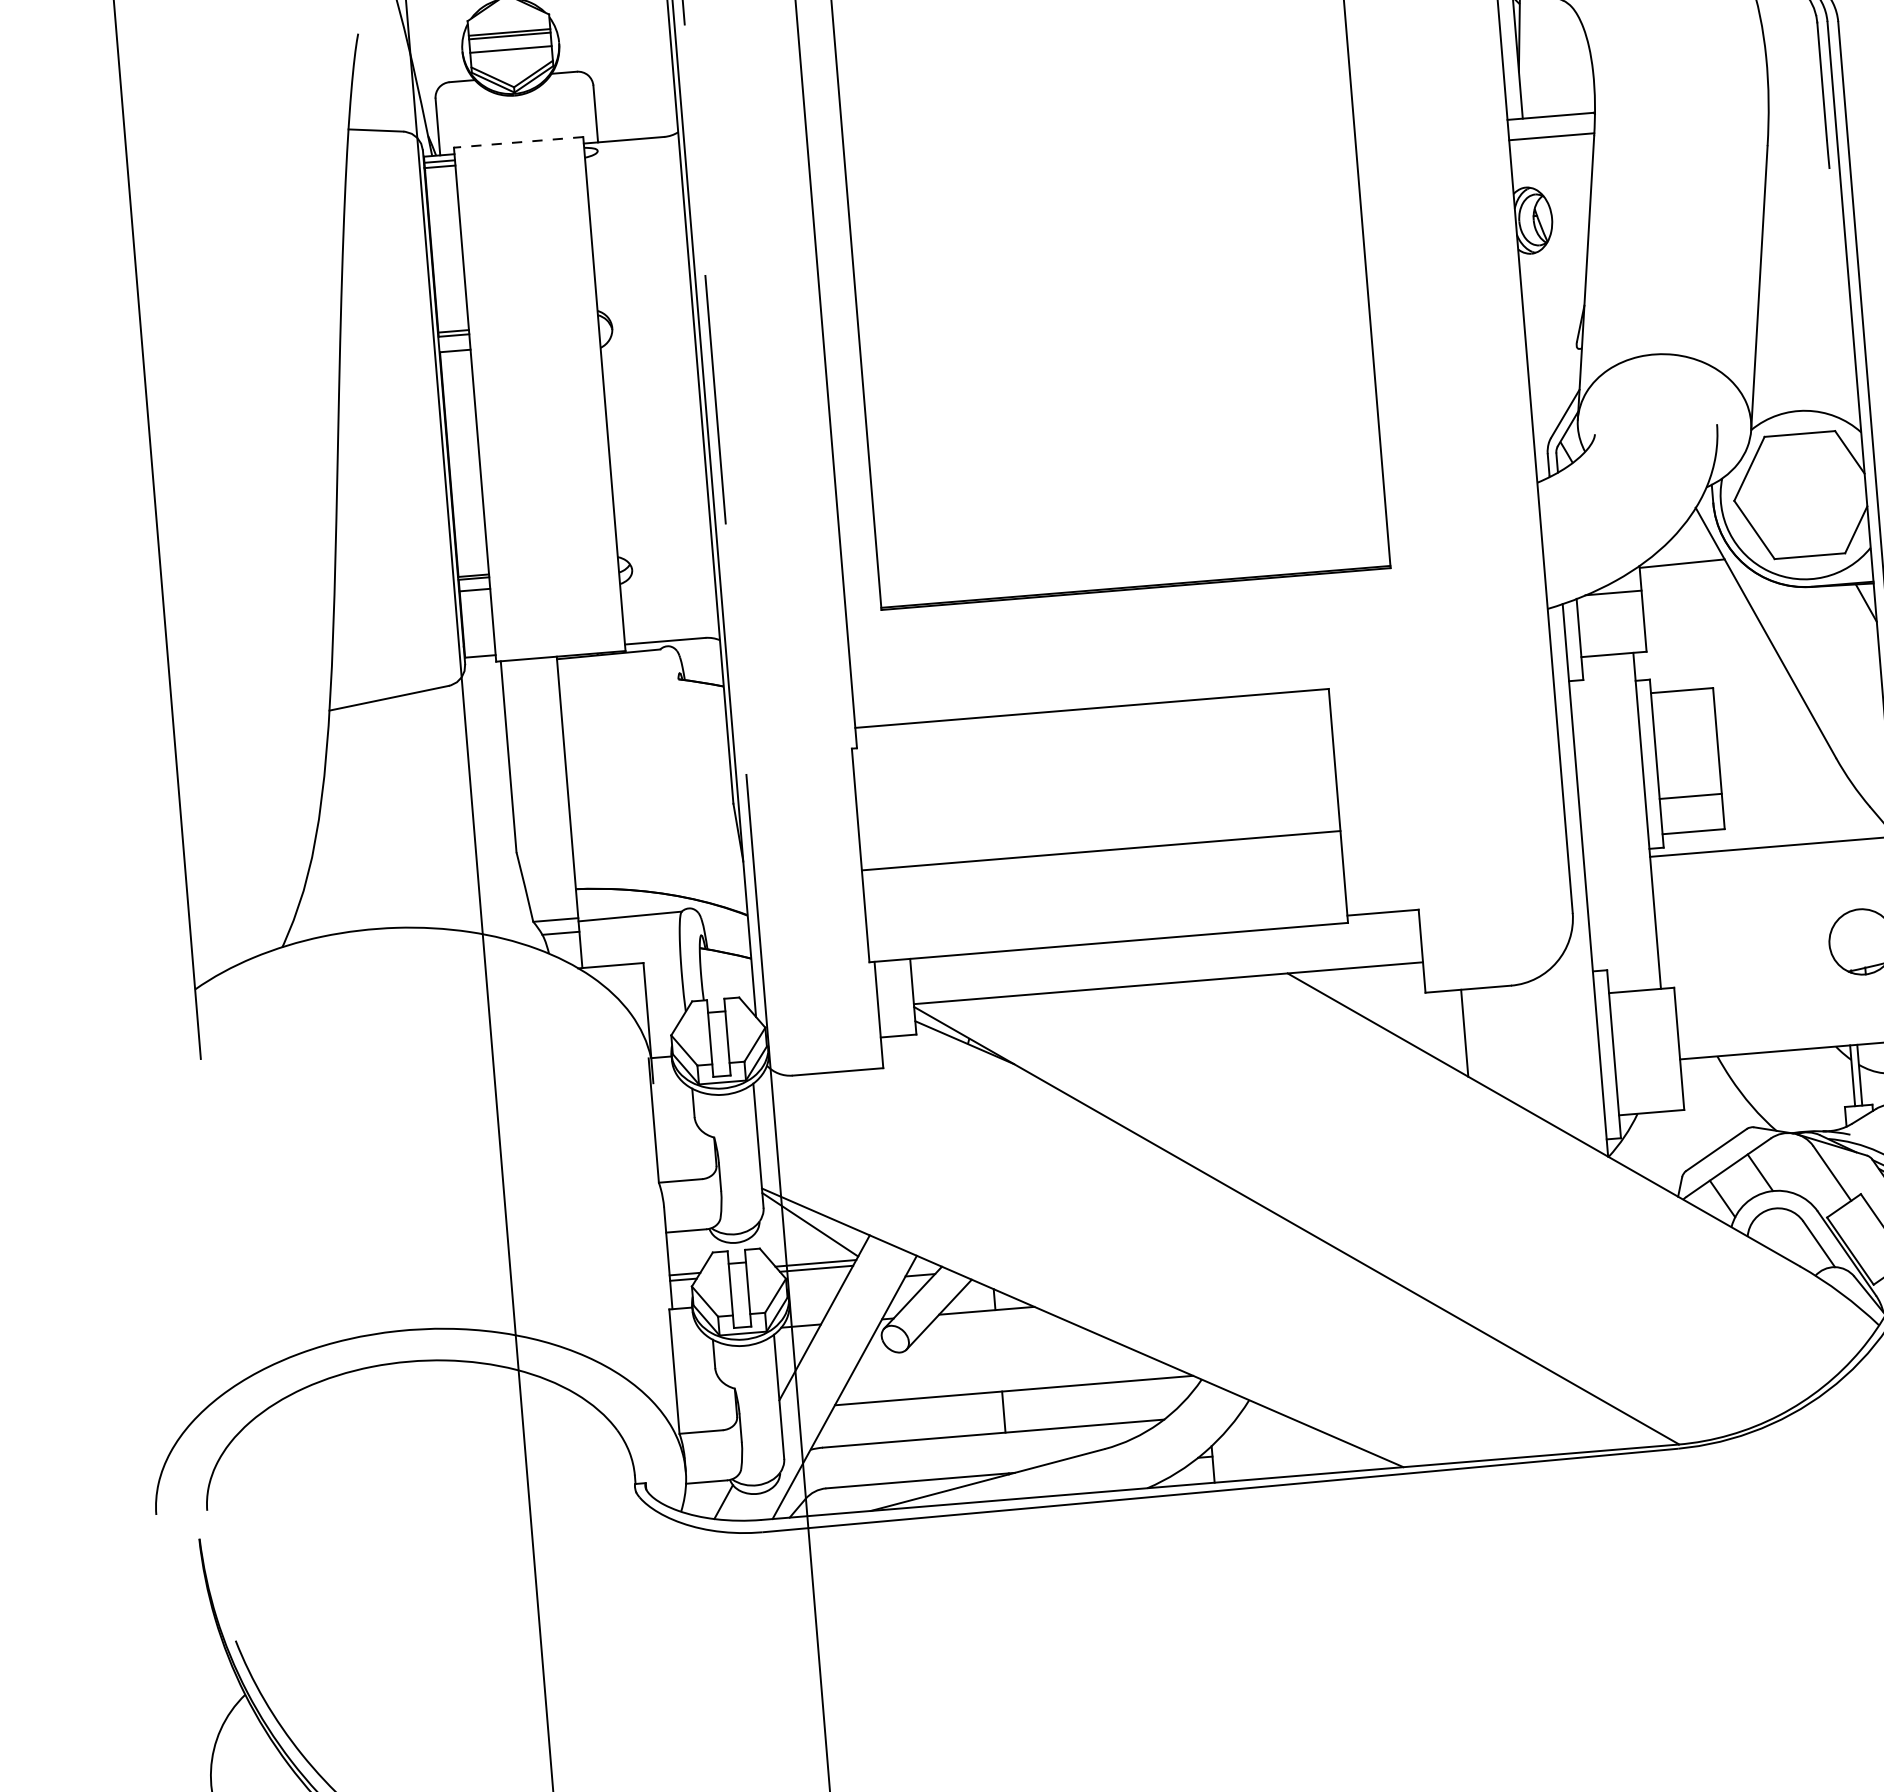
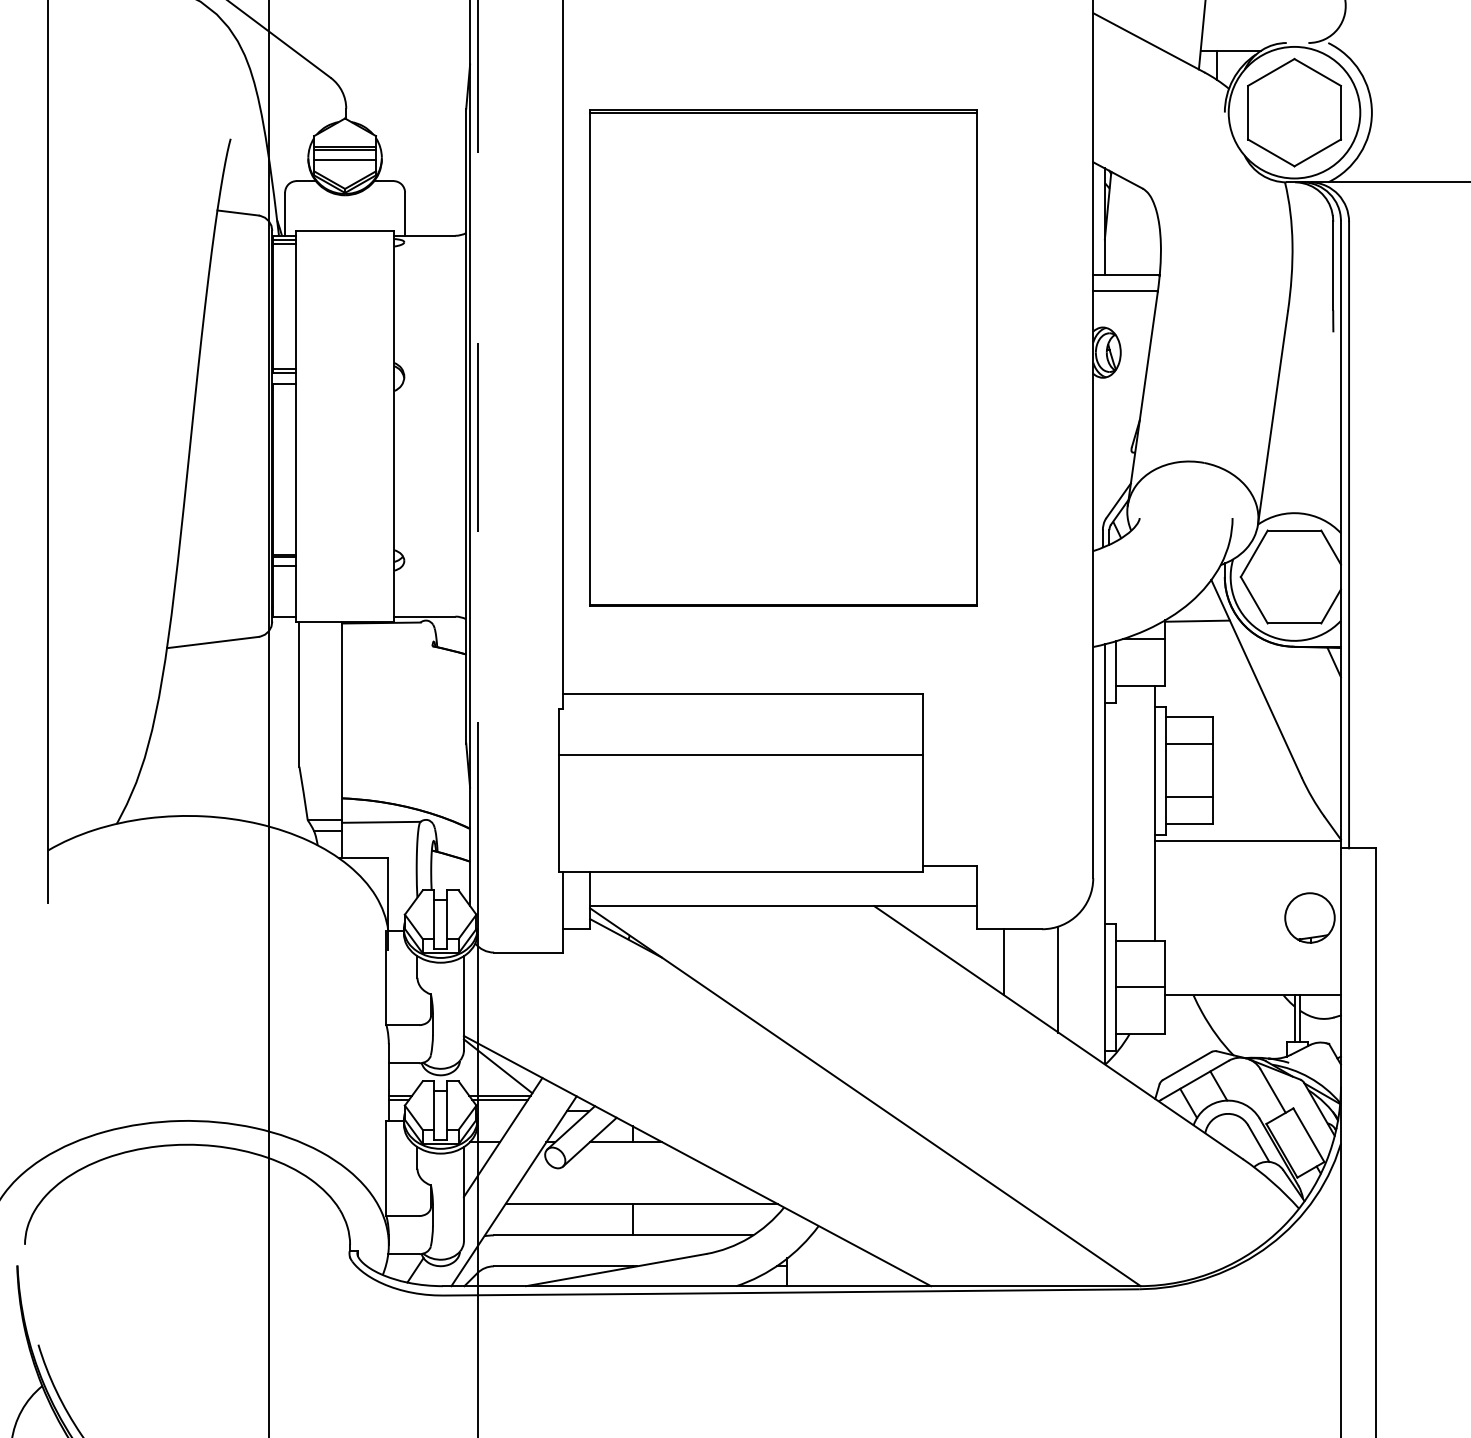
line: (517, 142) -> (344, 230), dashed -> solid
line: (1684, 725) -> (1189, 743), added
line: (1100, 850) -> (740, 754), moved
line: (1537, 1050) -> (1058, 979), added
line: (1646, 1051) -> (1140, 987), added

